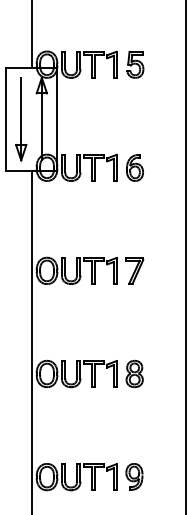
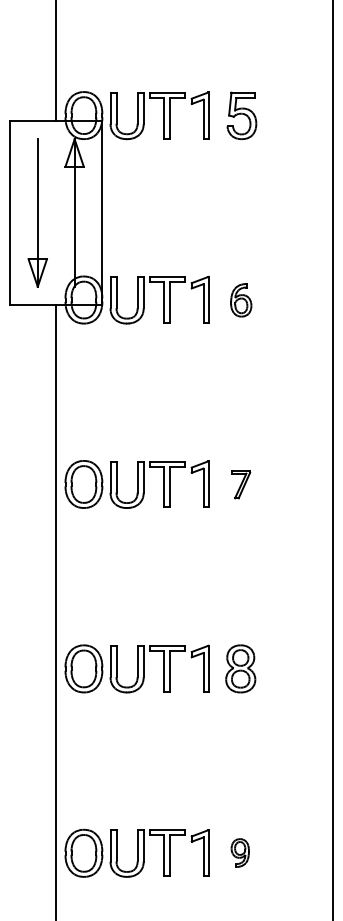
part: (134, 167) -> (240, 299), size x0.7
part: (134, 270) -> (240, 483), size x0.6
part: (134, 476) -> (240, 852), size x0.6

